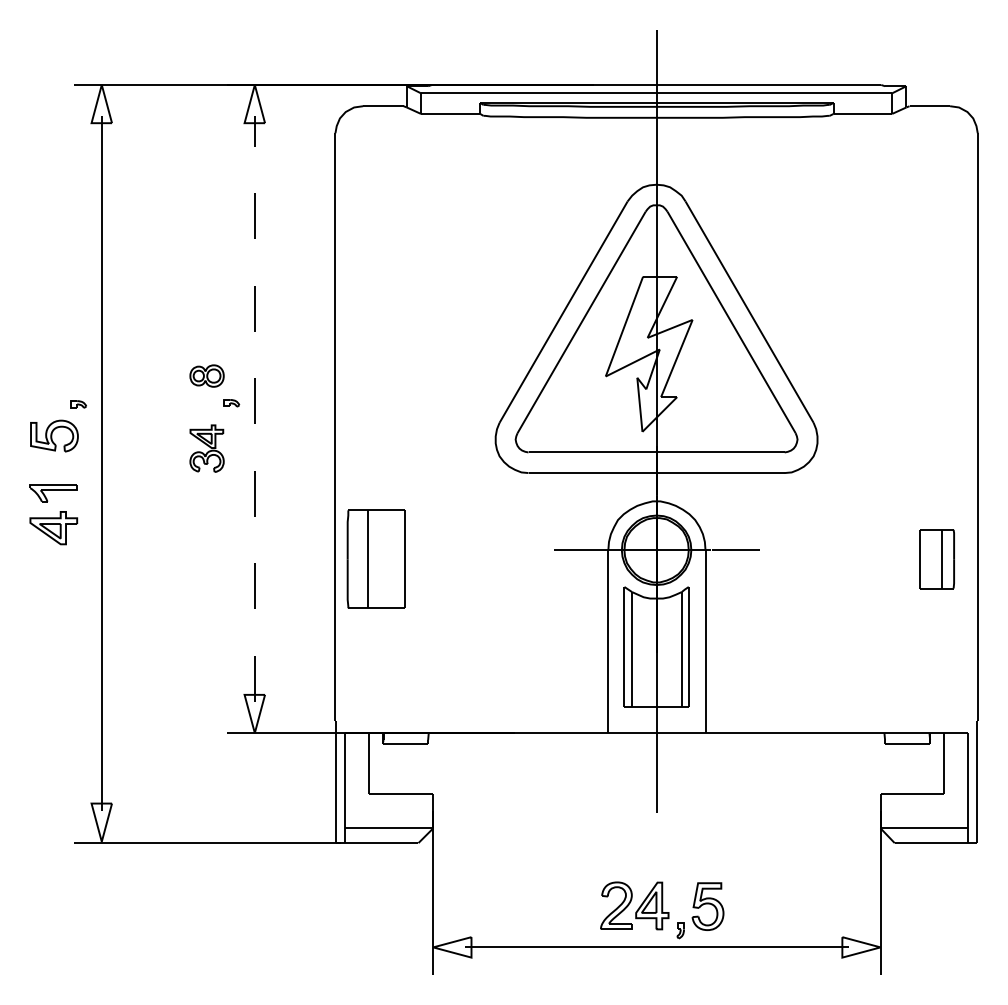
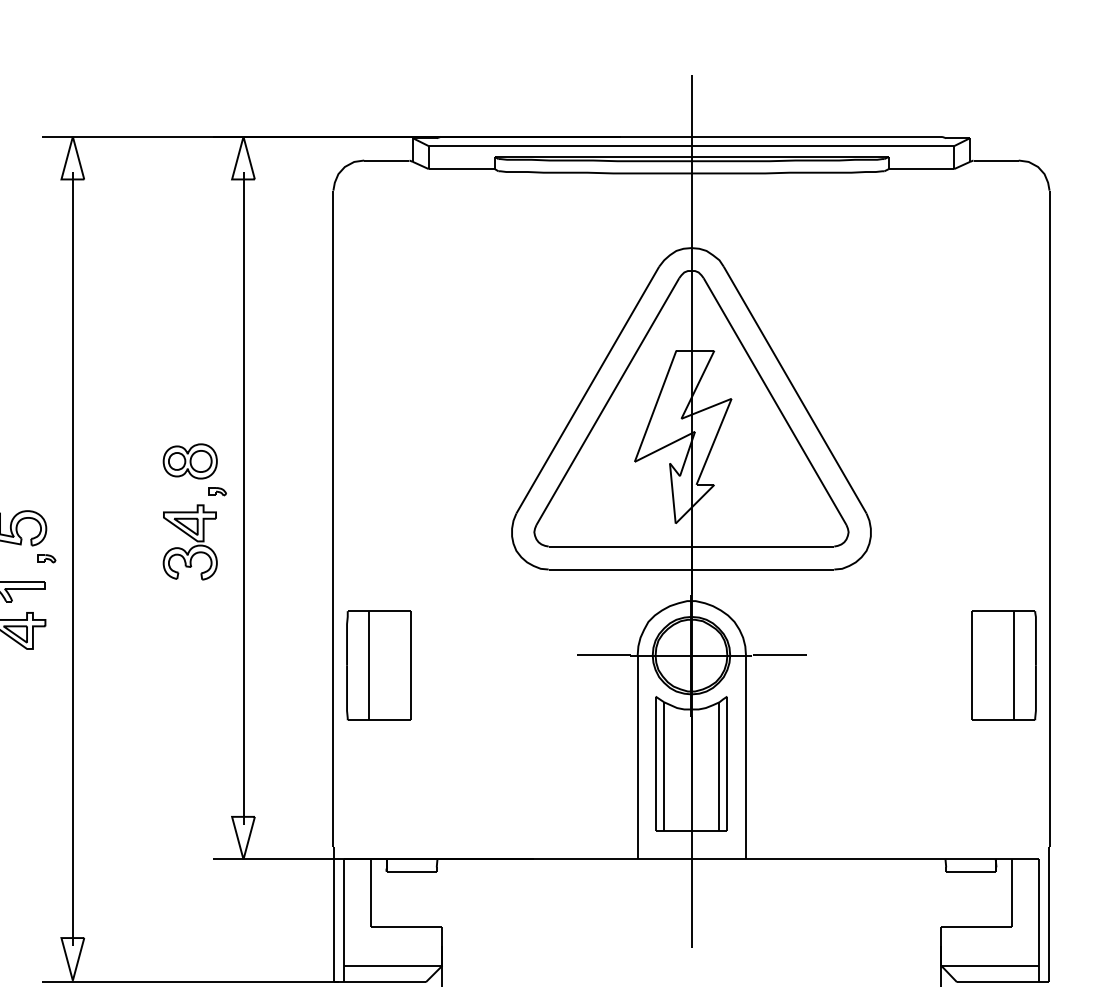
part: (206, 375) -> (189, 460), size x1.43
part: (78, 404) -> (46, 558), moved
line: (254, 409) -> (243, 498), dashed -> solid
part: (206, 448) -> (189, 542), size x1.43
part: (936, 558) -> (1003, 664), size x1.67

